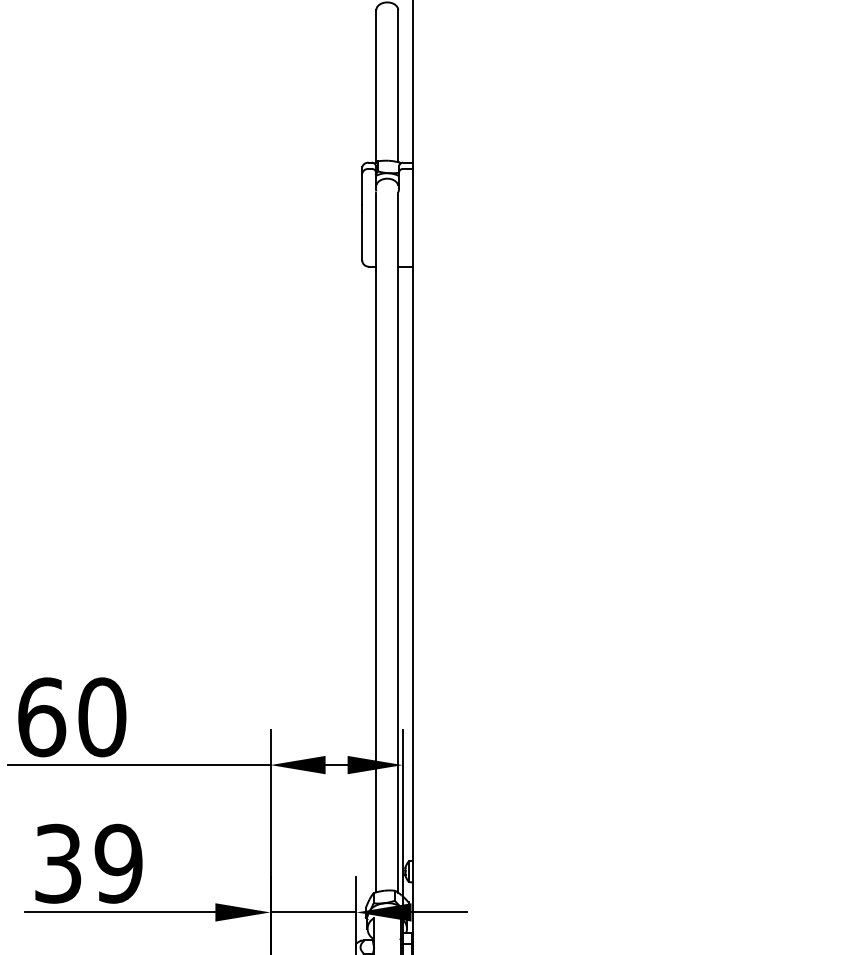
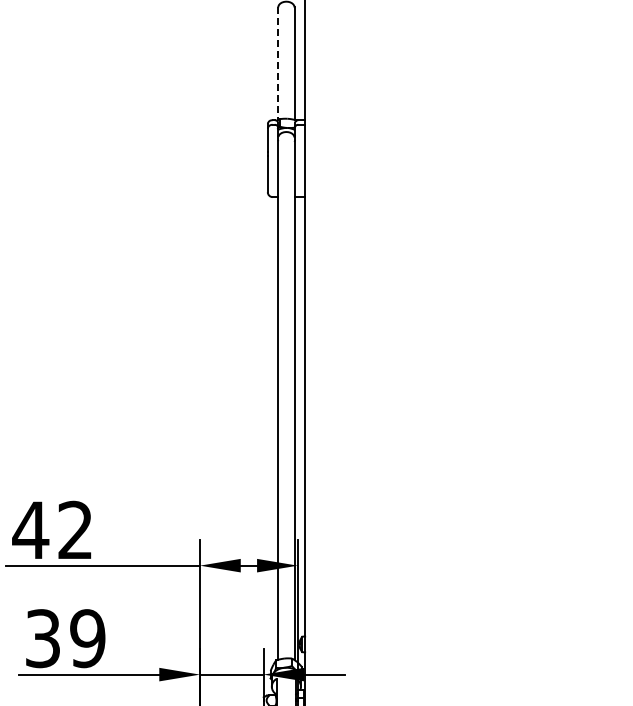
line: (376, 87) -> (278, 64), solid -> dashed
text: (70, 716) -> (52, 529), 60 -> 42

